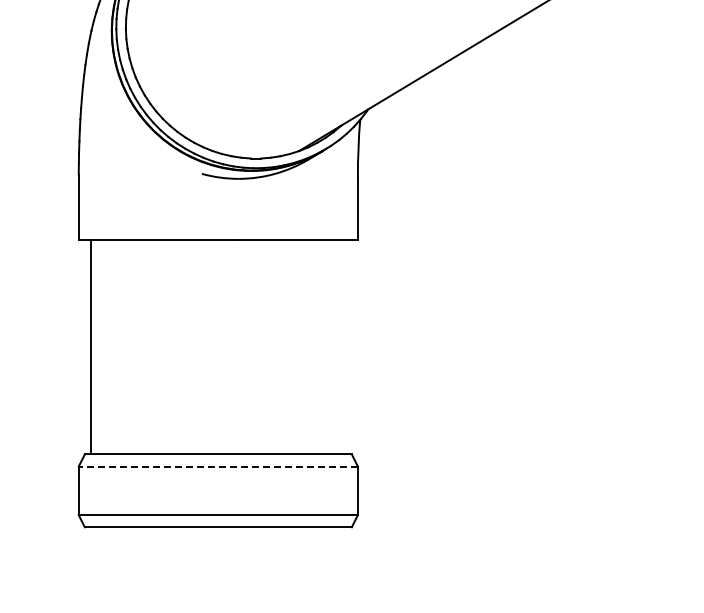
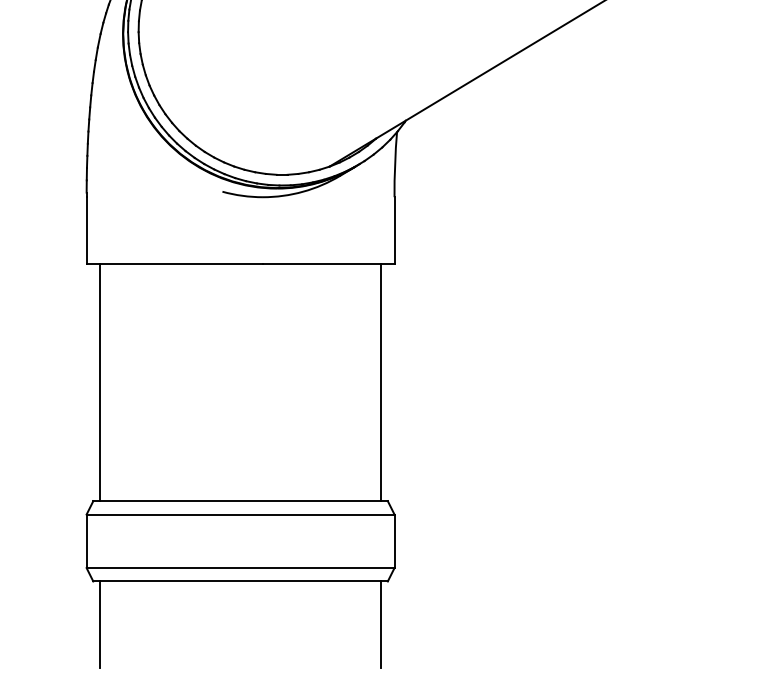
line: (345, 346) -> (380, 382), added
line: (218, 466) -> (240, 514), dashed -> solid
line: (90, 566) -> (99, 624), added
line: (345, 566) -> (380, 624), added

